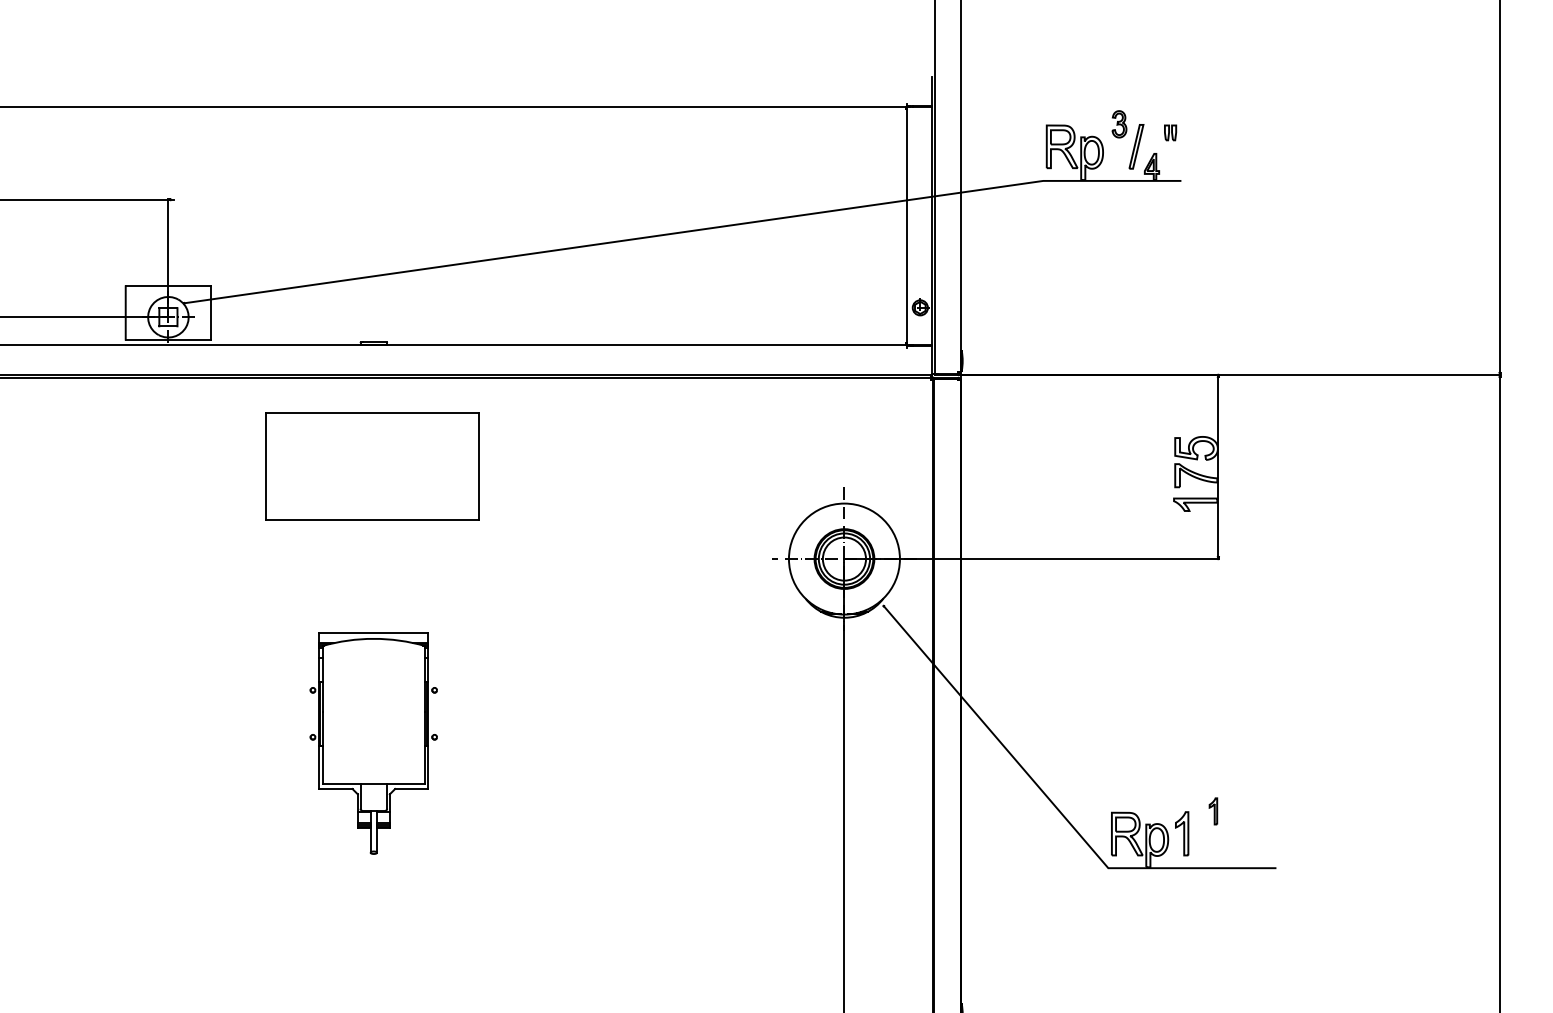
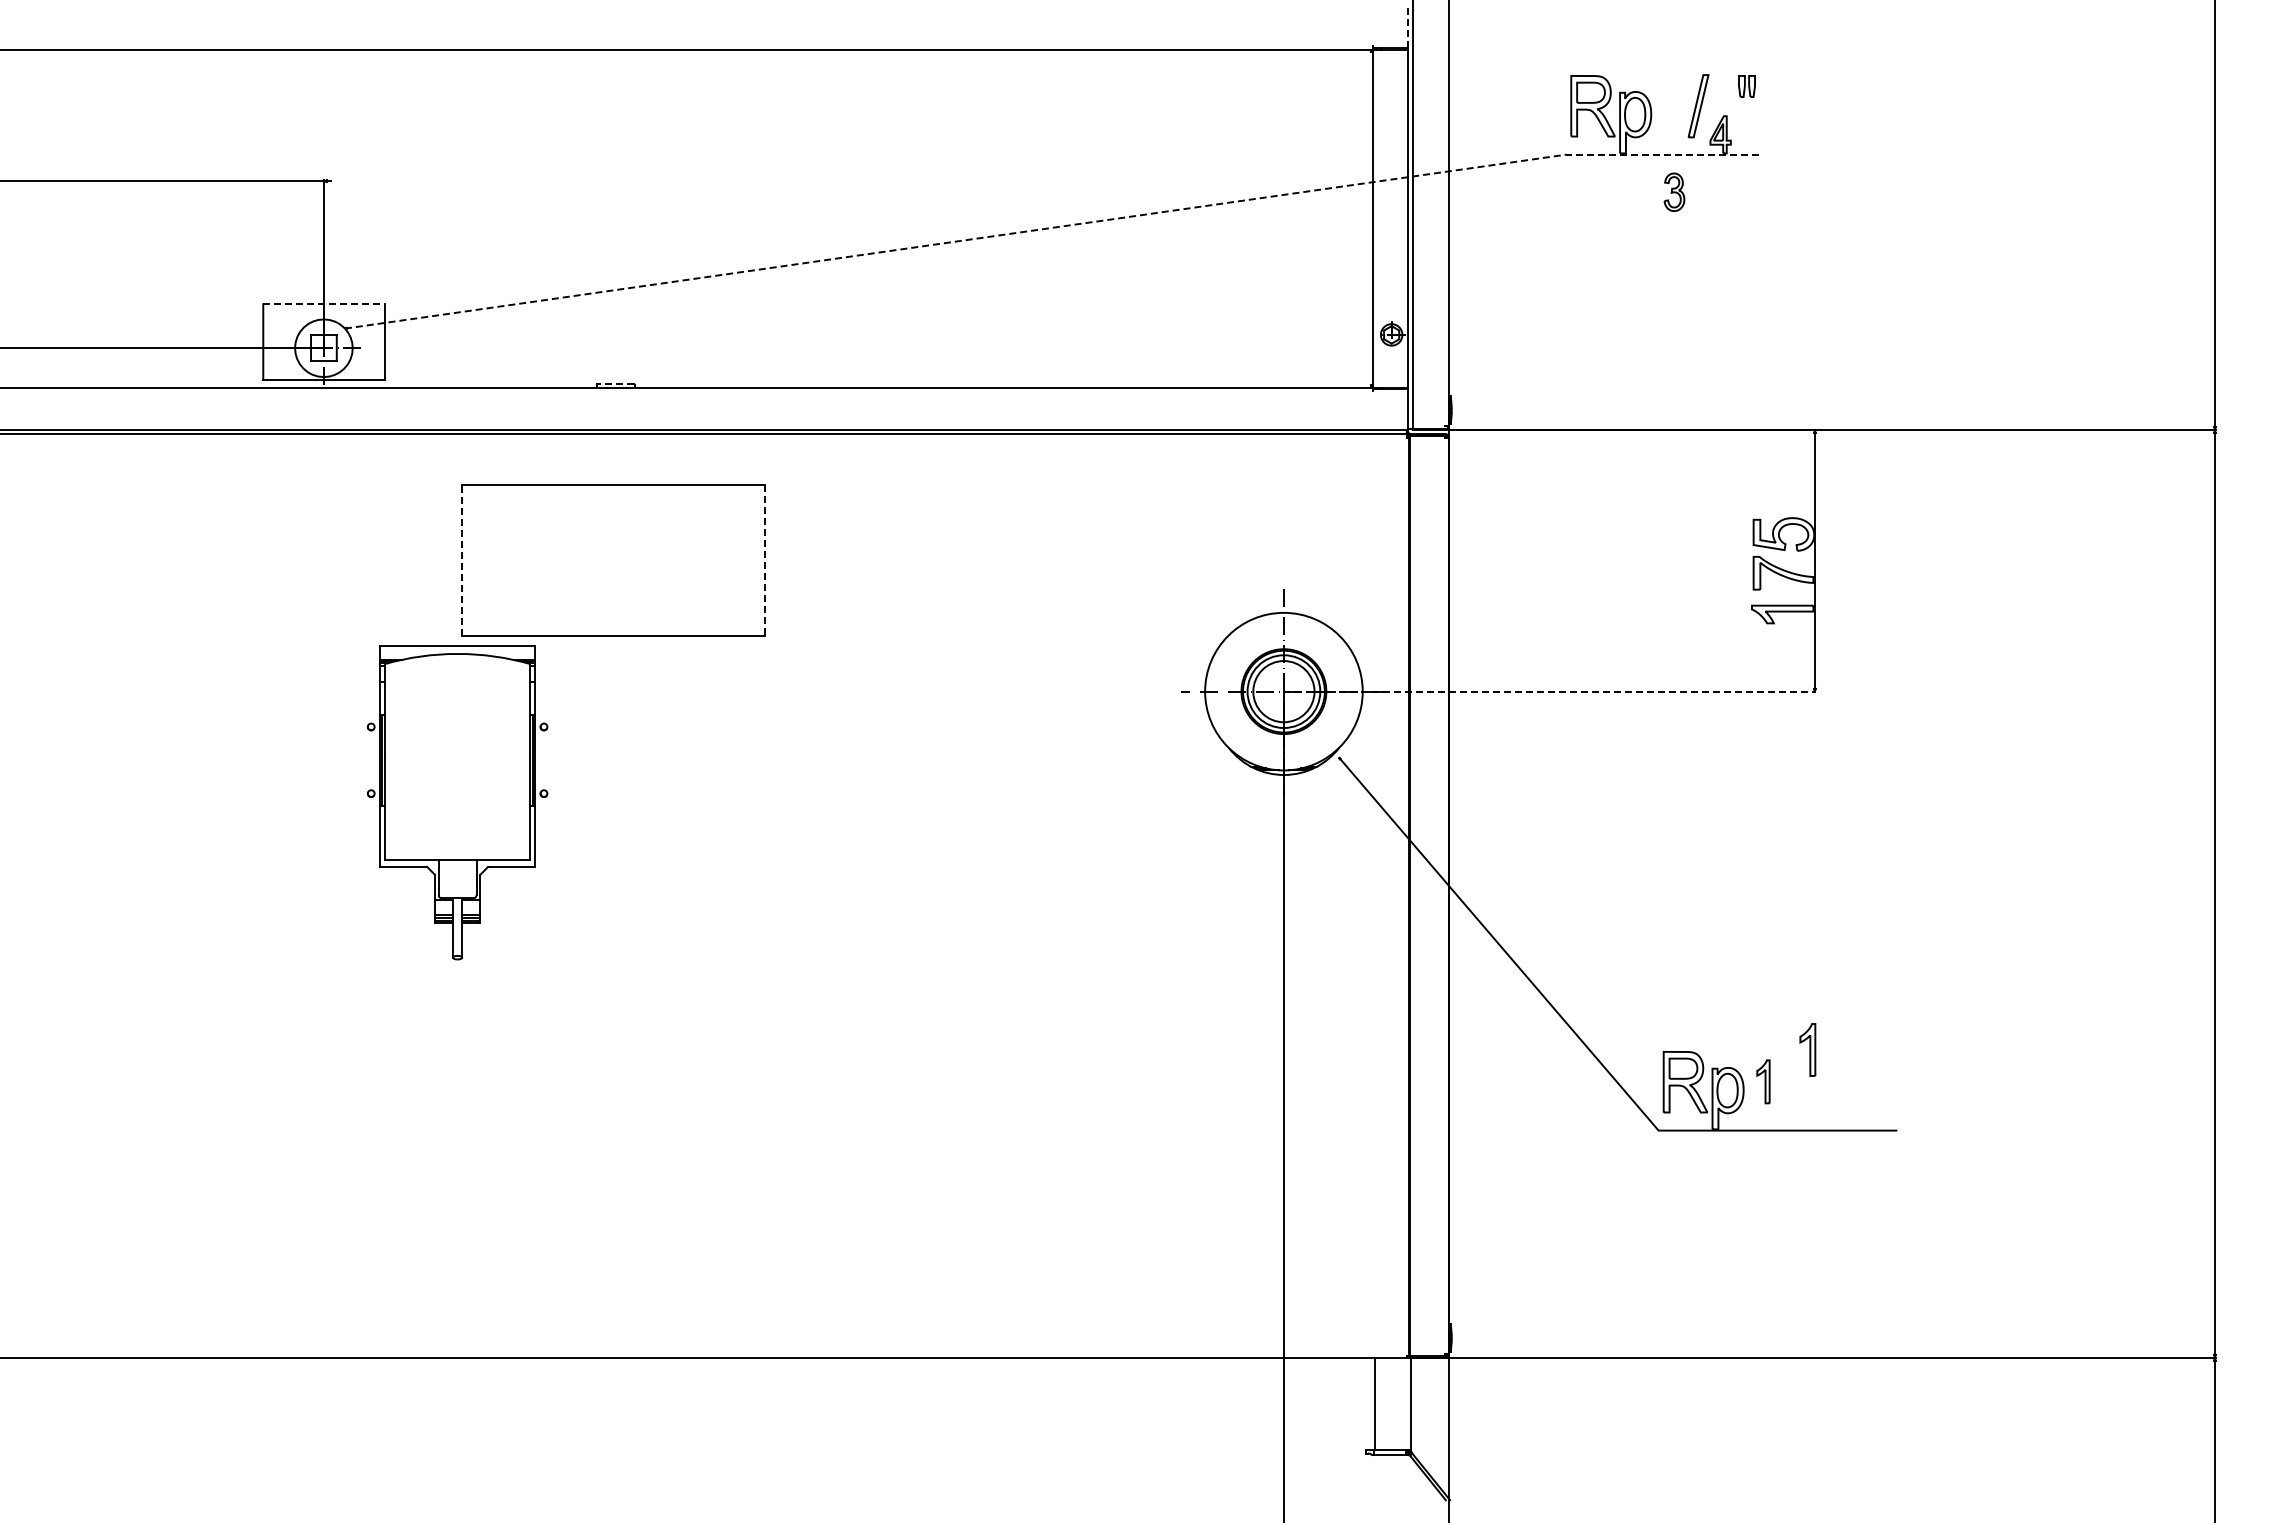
line: (932, 91) -> (1408, 27), solid -> dashed
part: (1119, 123) -> (1674, 191), moved
line: (682, 232) -> (1053, 227), solid -> dashed
line: (168, 286) -> (323, 304), solid -> dashed
line: (374, 342) -> (616, 383), solid -> dashed
line: (266, 466) -> (462, 560), solid -> dashed
line: (479, 466) -> (765, 560), solid -> dashed
line: (1032, 558) -> (1550, 691), solid -> dashed
part: (373, 743) -> (457, 802), moved
part: (1213, 811) -> (1807, 1049), size x1.4
part: (1182, 833) -> (1763, 1081), size x0.7

